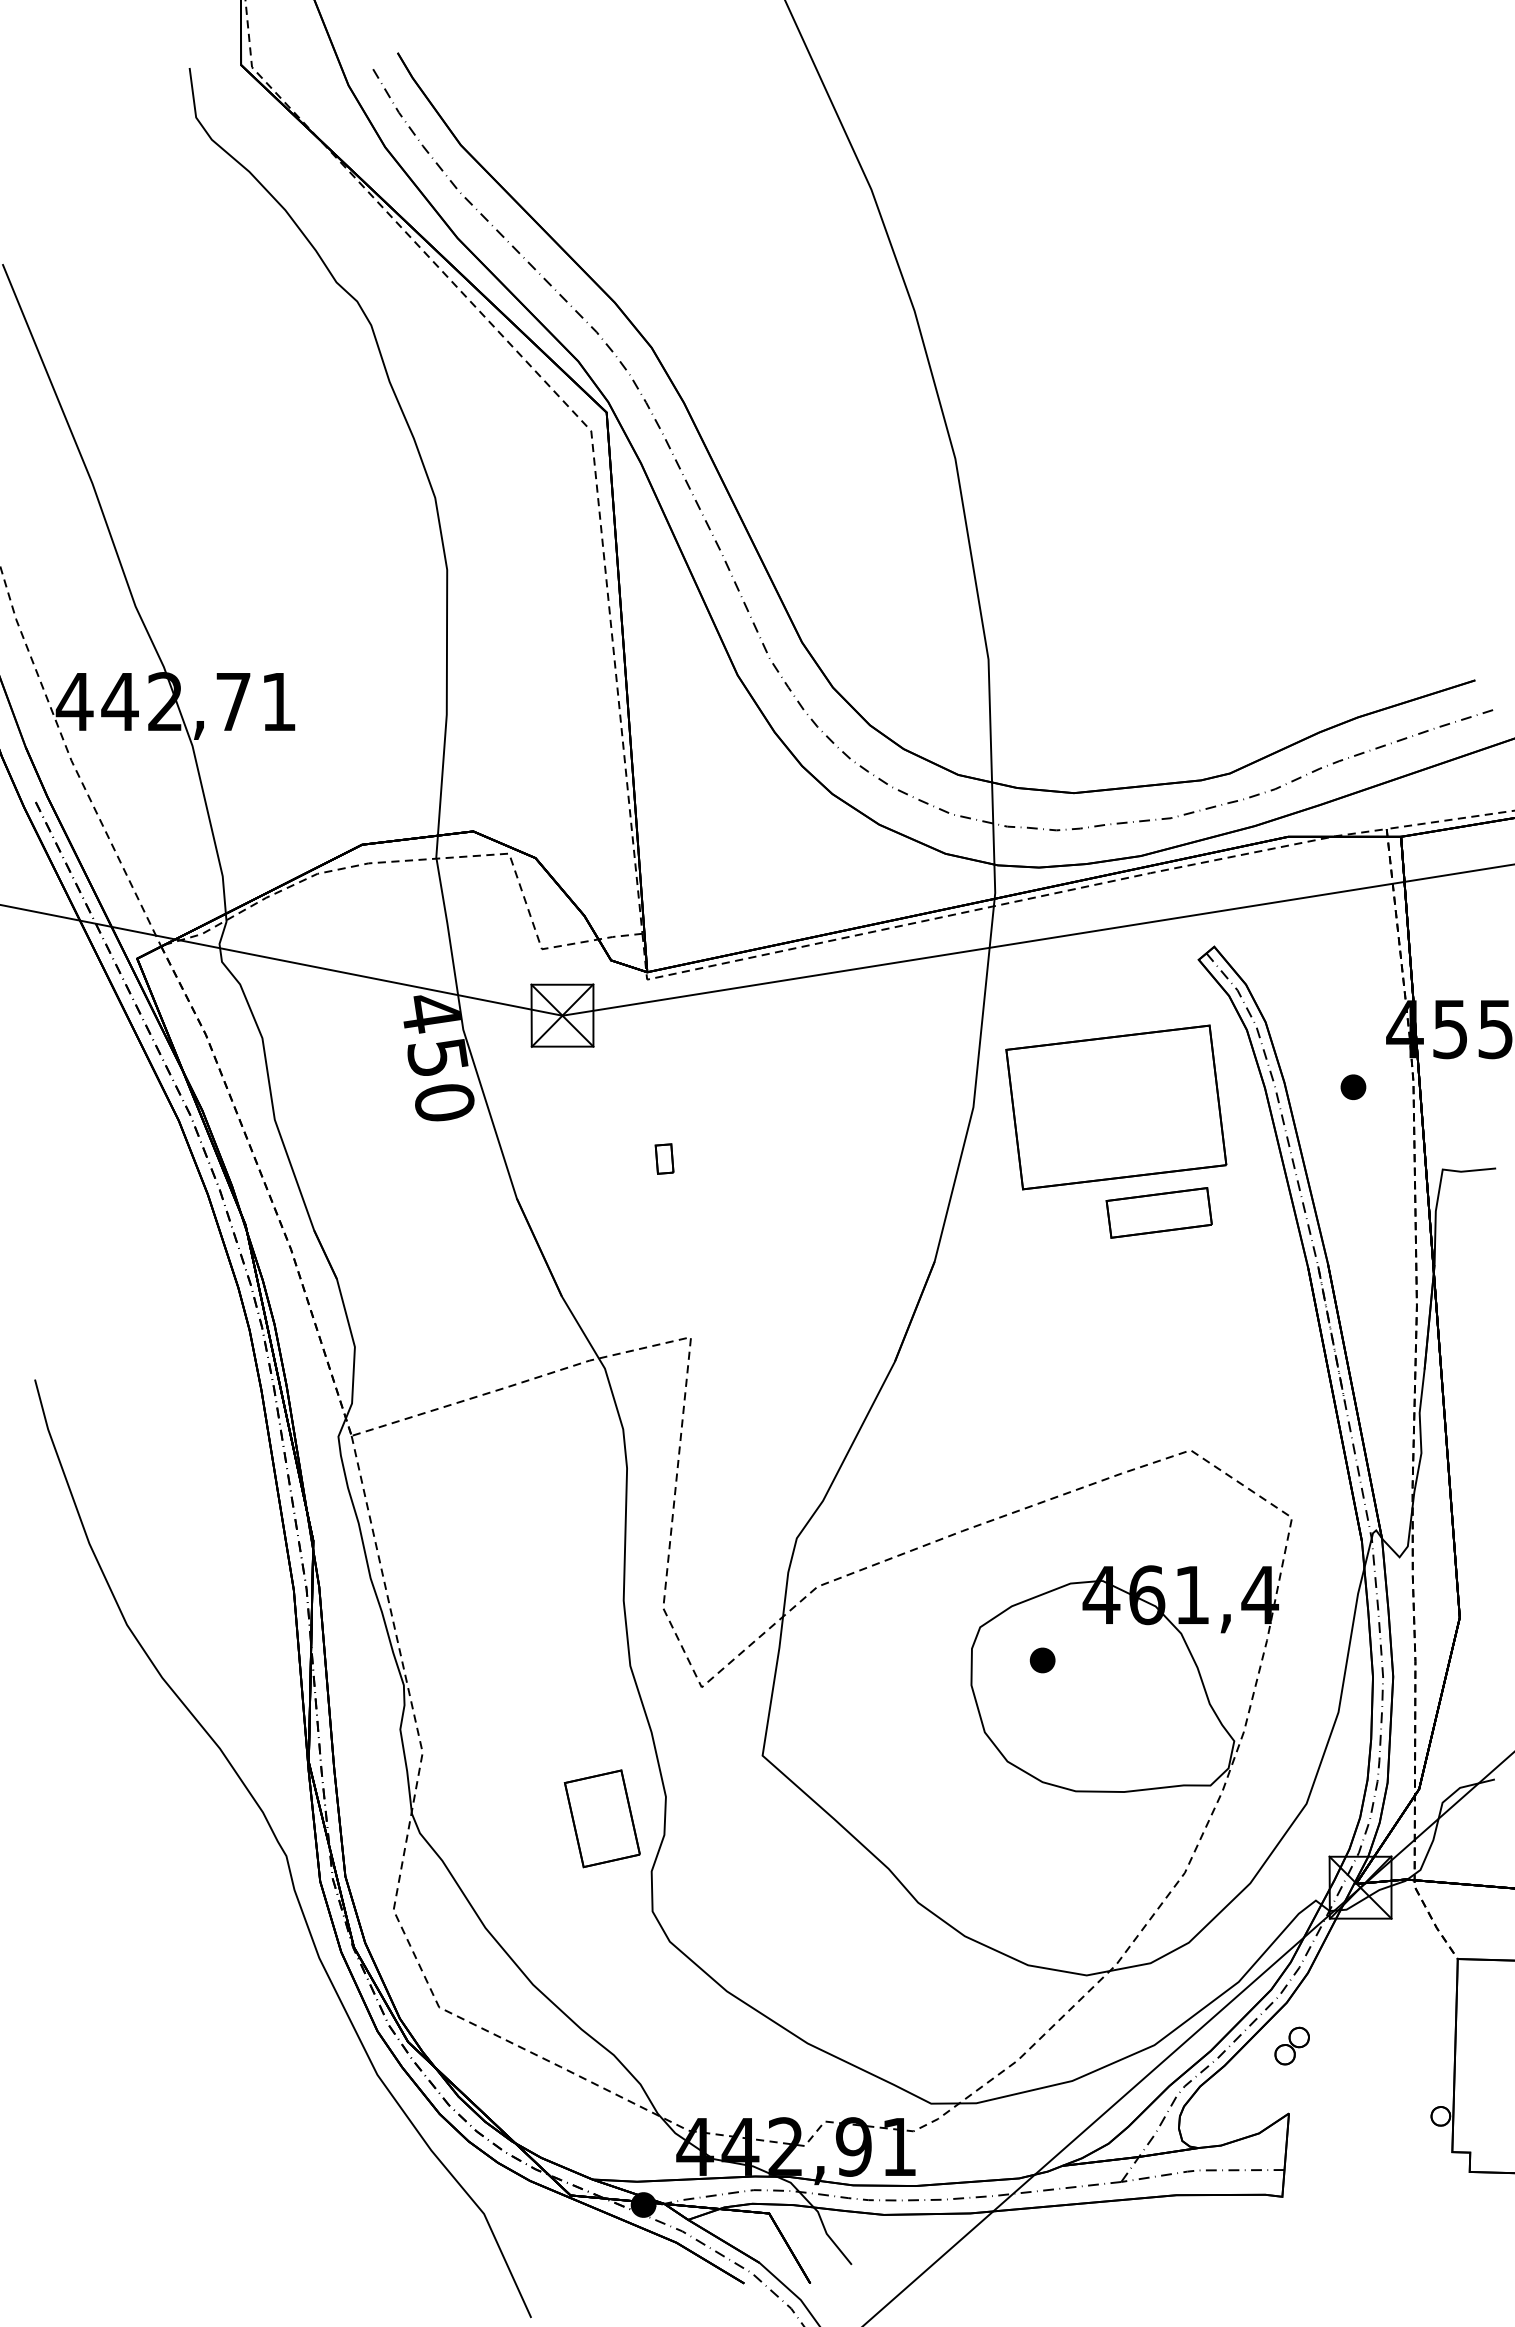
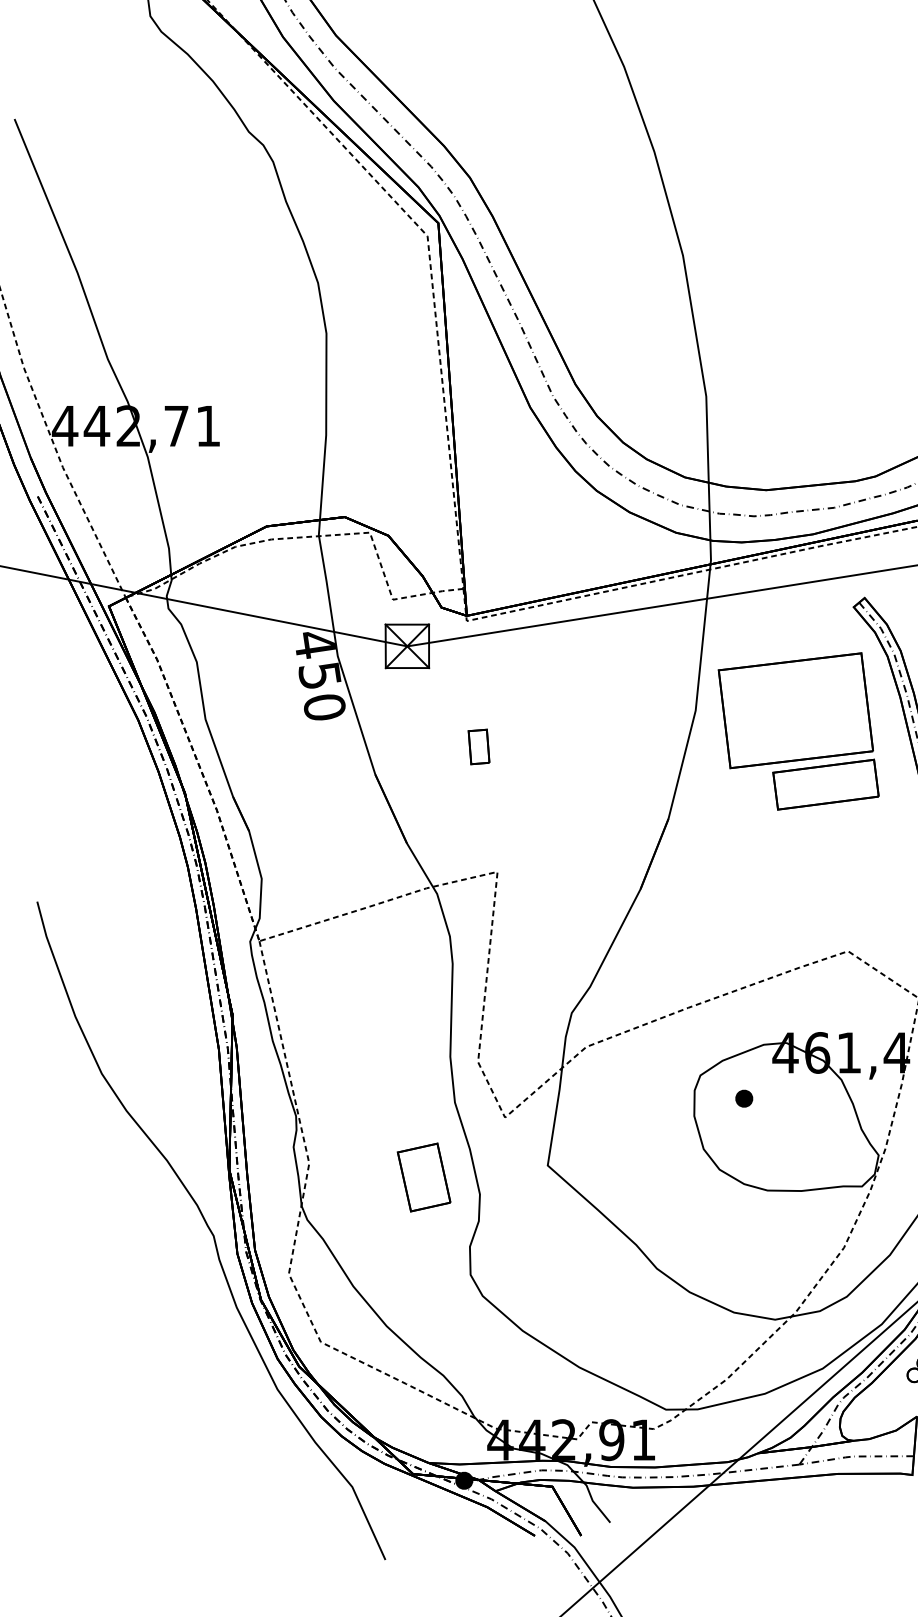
part: (664, 1158) -> (478, 746), size x1.67
part: (1159, 1212) -> (826, 784), size x1.43
part: (601, 1818) -> (423, 1177), moved

